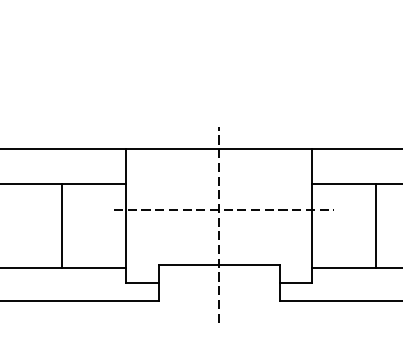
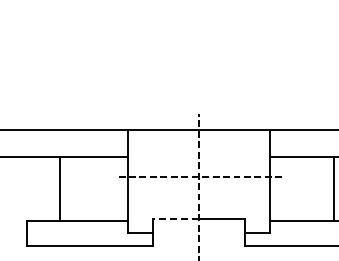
line: (62, 226) -> (60, 189), moved
line: (376, 226) -> (333, 189), moved
line: (188, 265) -> (175, 219), solid -> dashed

